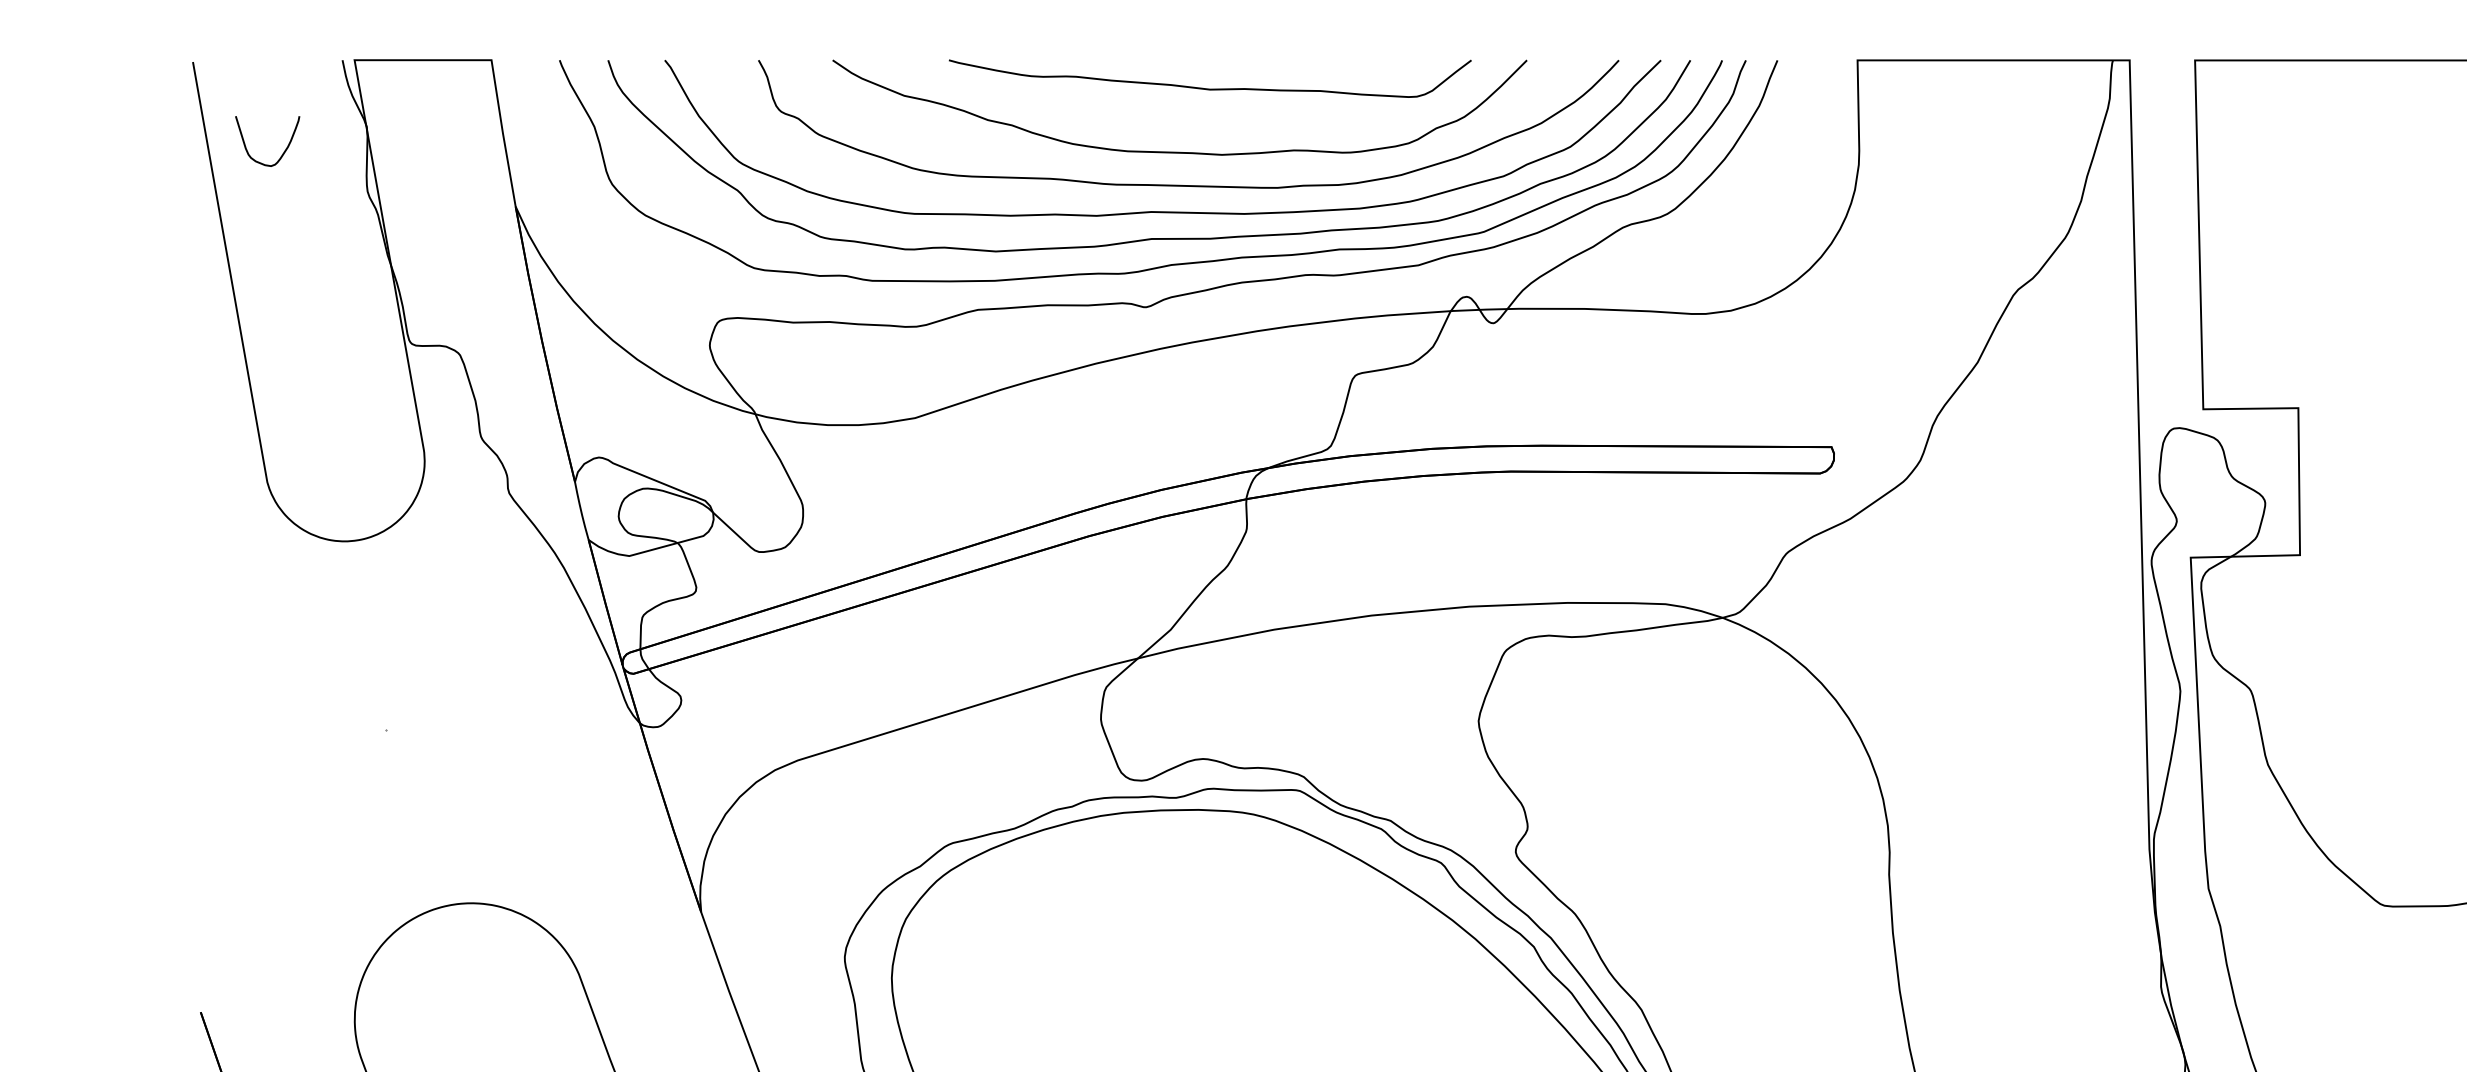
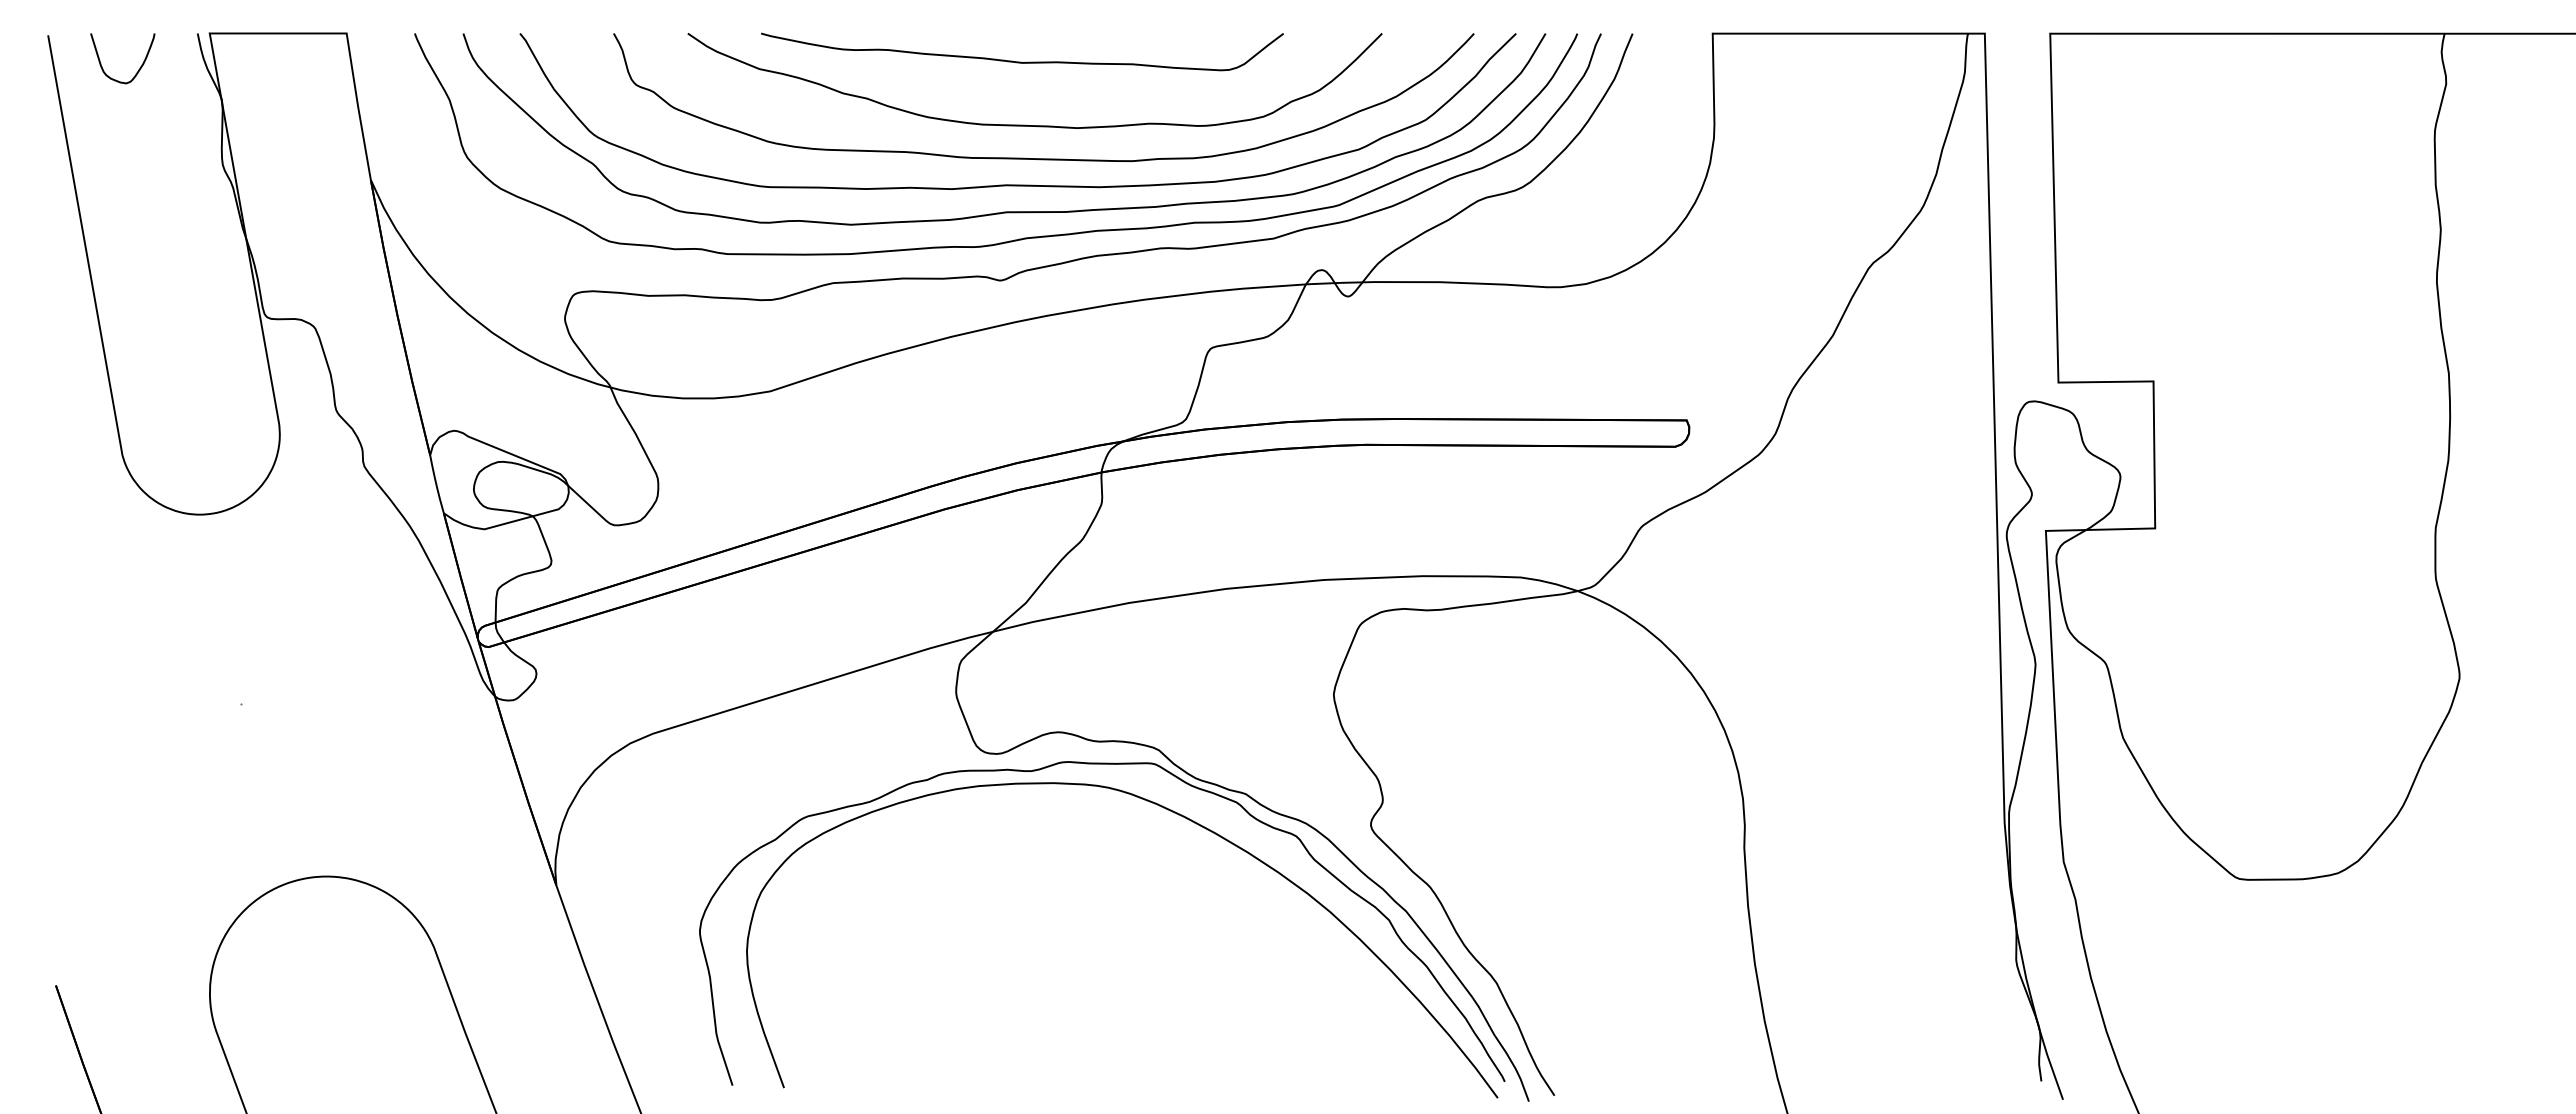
curve: (1209, 88) -> (1021, 61), moved
curve: (283, 152) -> (138, 69), moved

